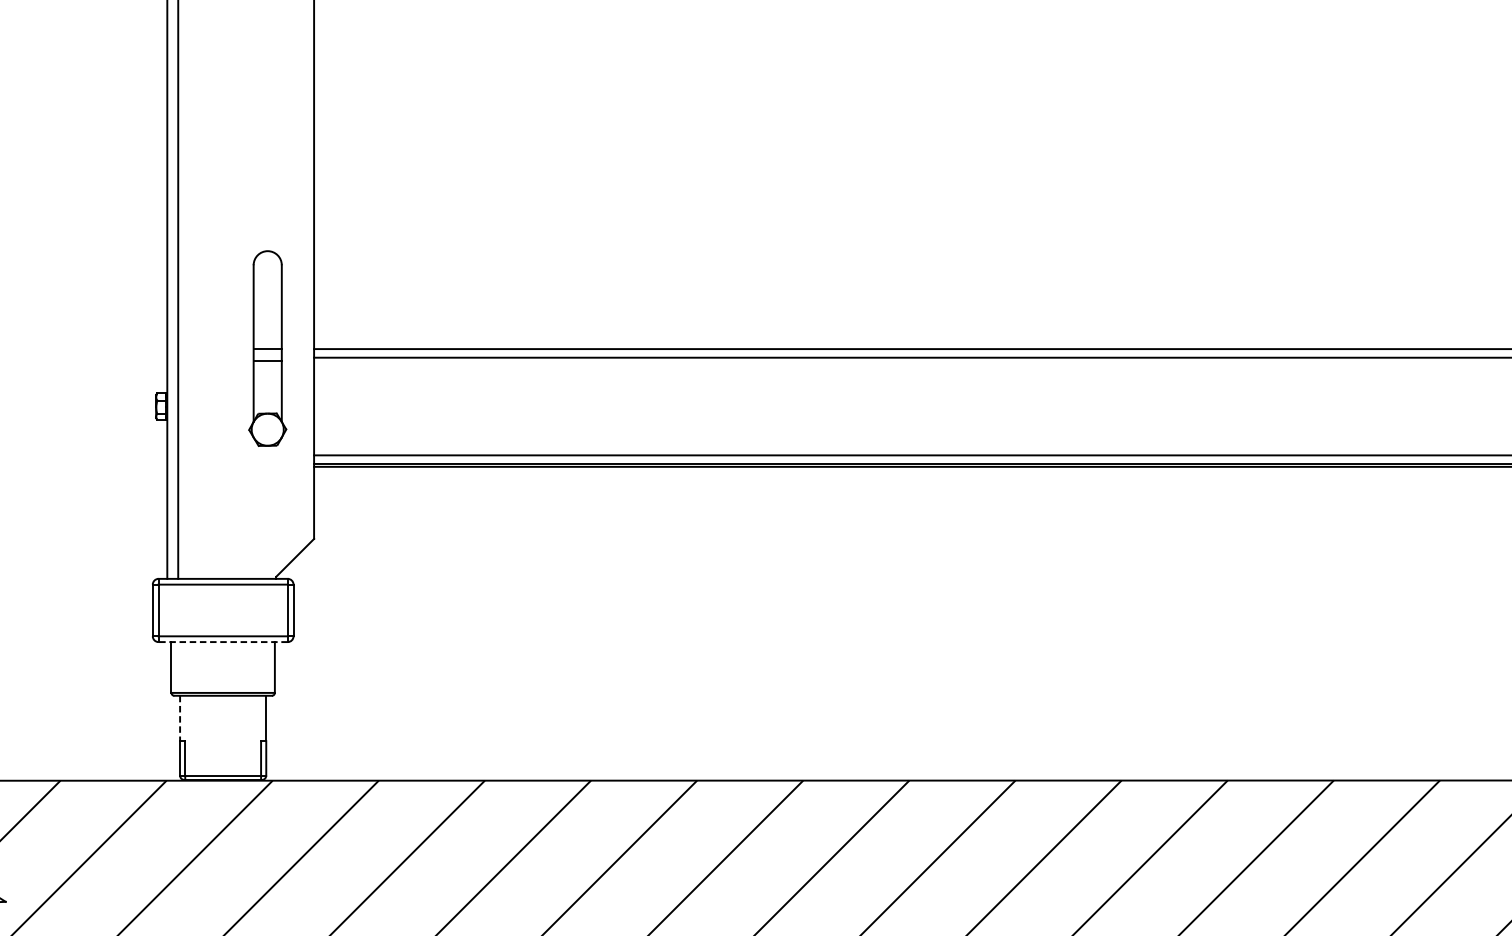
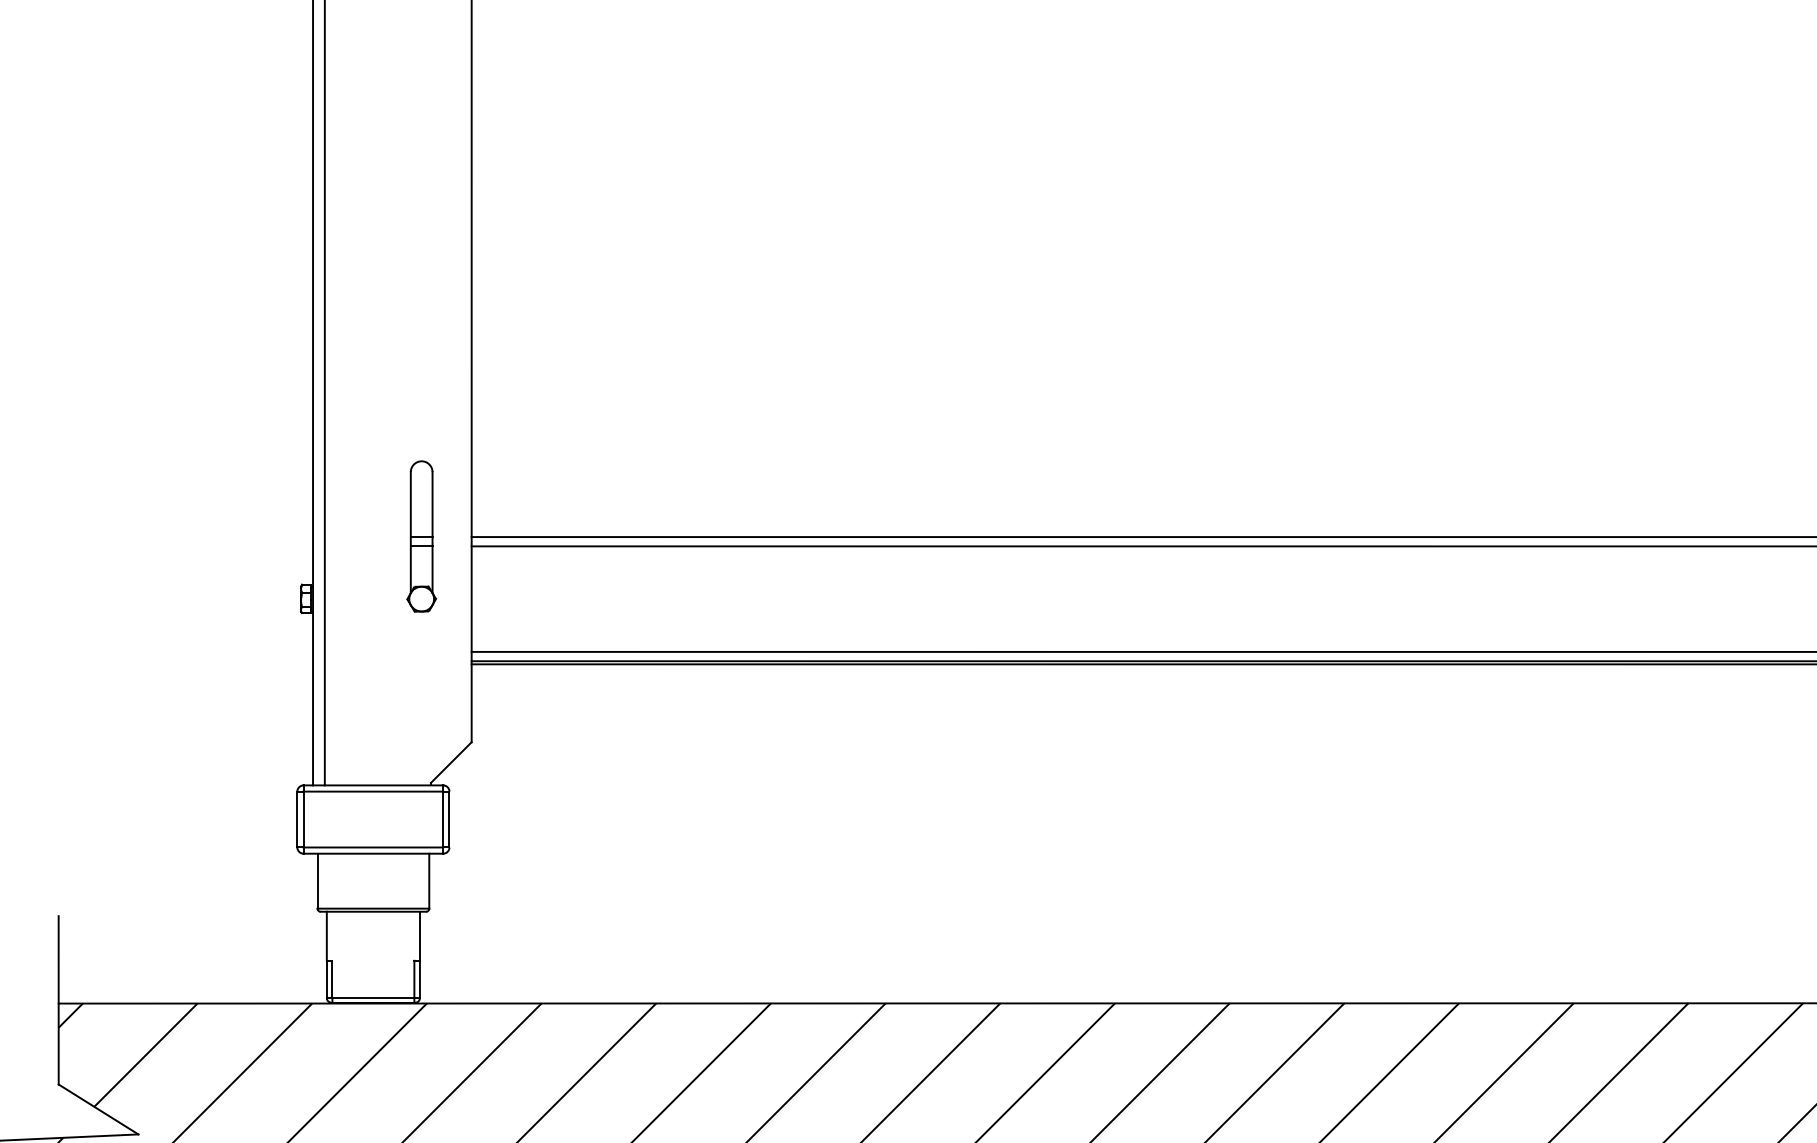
part: (267, 348) -> (421, 536), size x0.71
line: (223, 641) -> (373, 853), dashed -> solid
line: (179, 718) -> (326, 936), dashed -> solid

